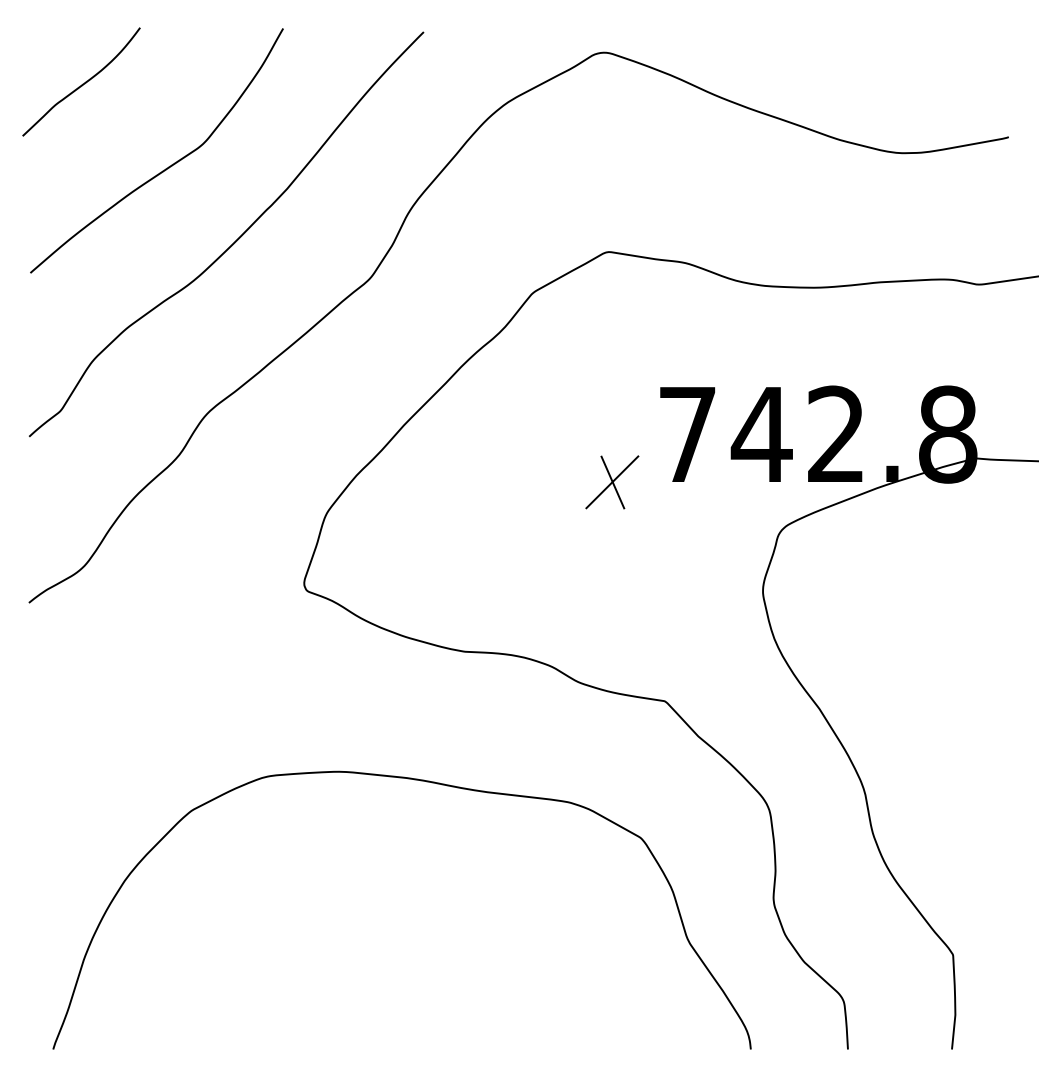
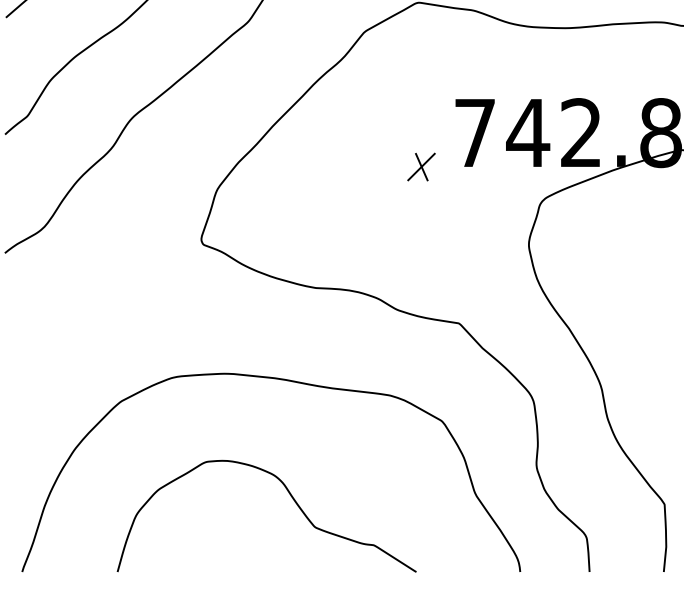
part: (612, 481) -> (421, 166), size x0.71
curve: (431, 946) -> (292, 498), added

